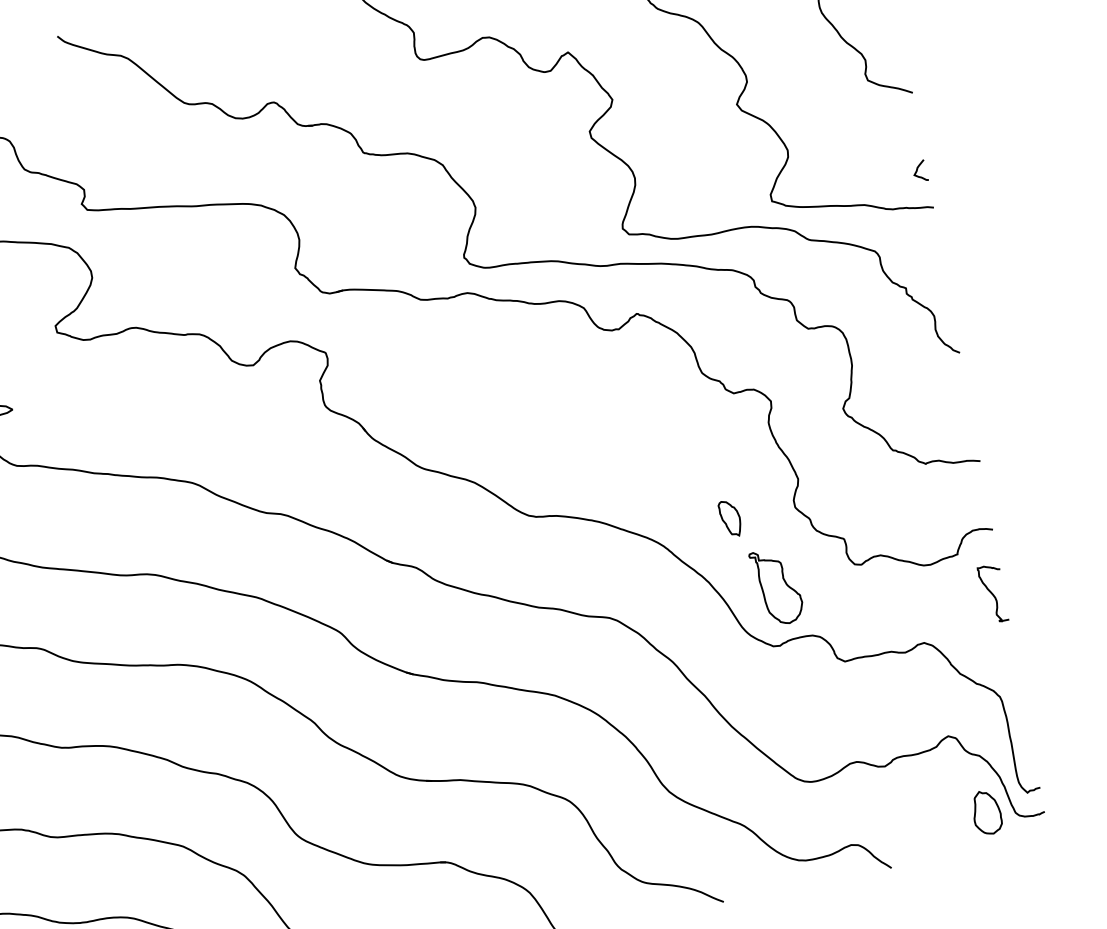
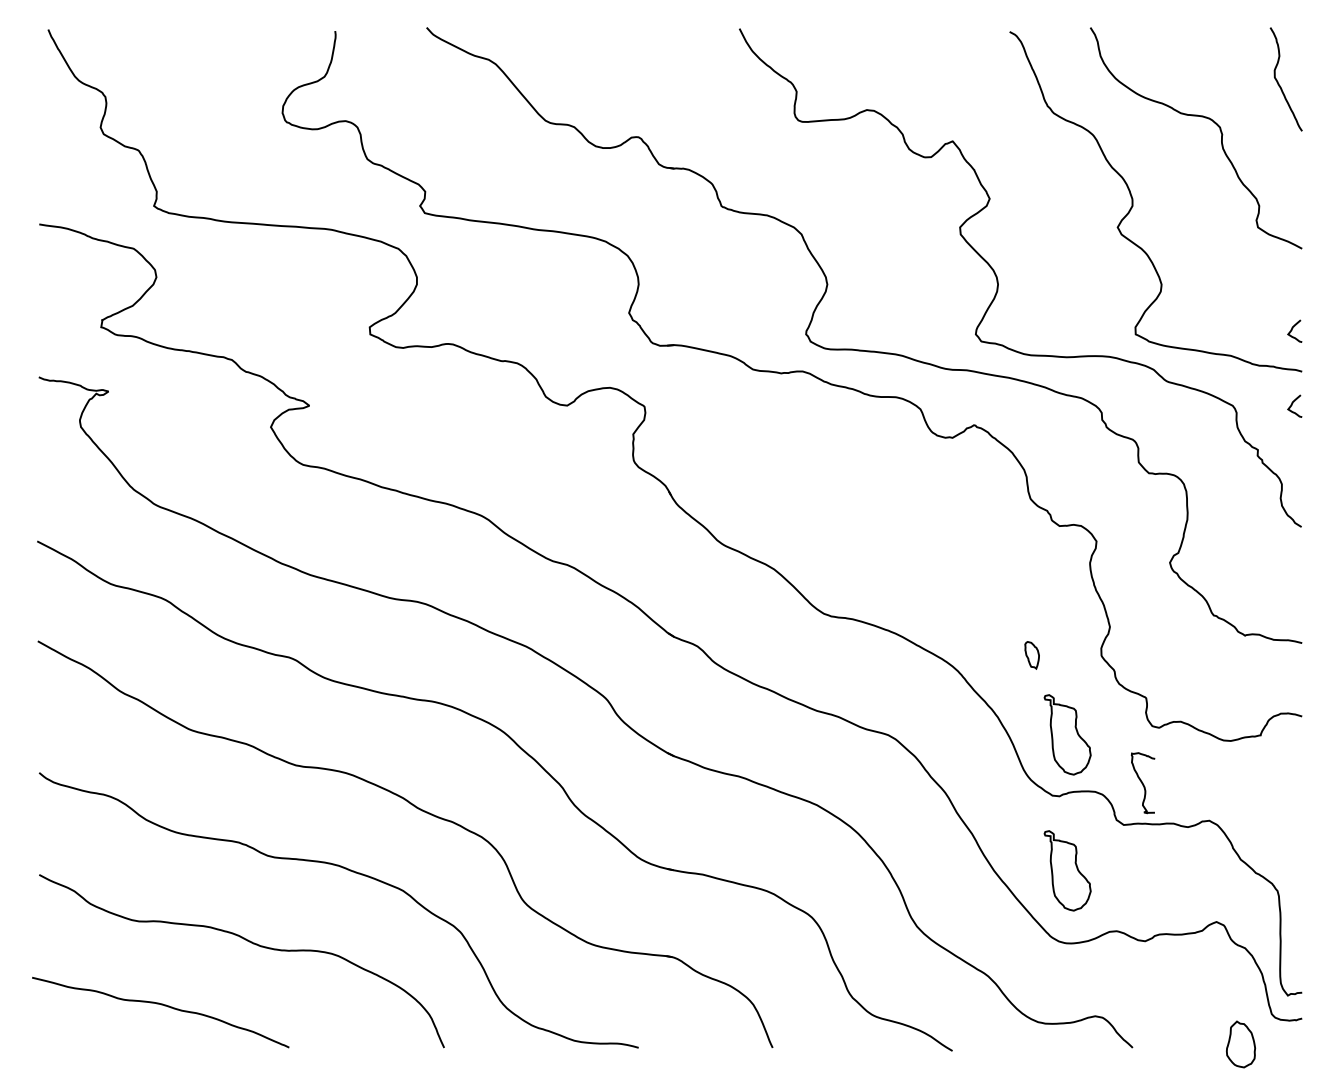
curve: (930, 240) -> (1292, 405), added
part: (729, 519) -> (1031, 655), size x0.7
curve: (993, 594) -> (1143, 783), moved
part: (800, 713) -> (1067, 870), added
part: (987, 812) -> (1241, 1044), moved

